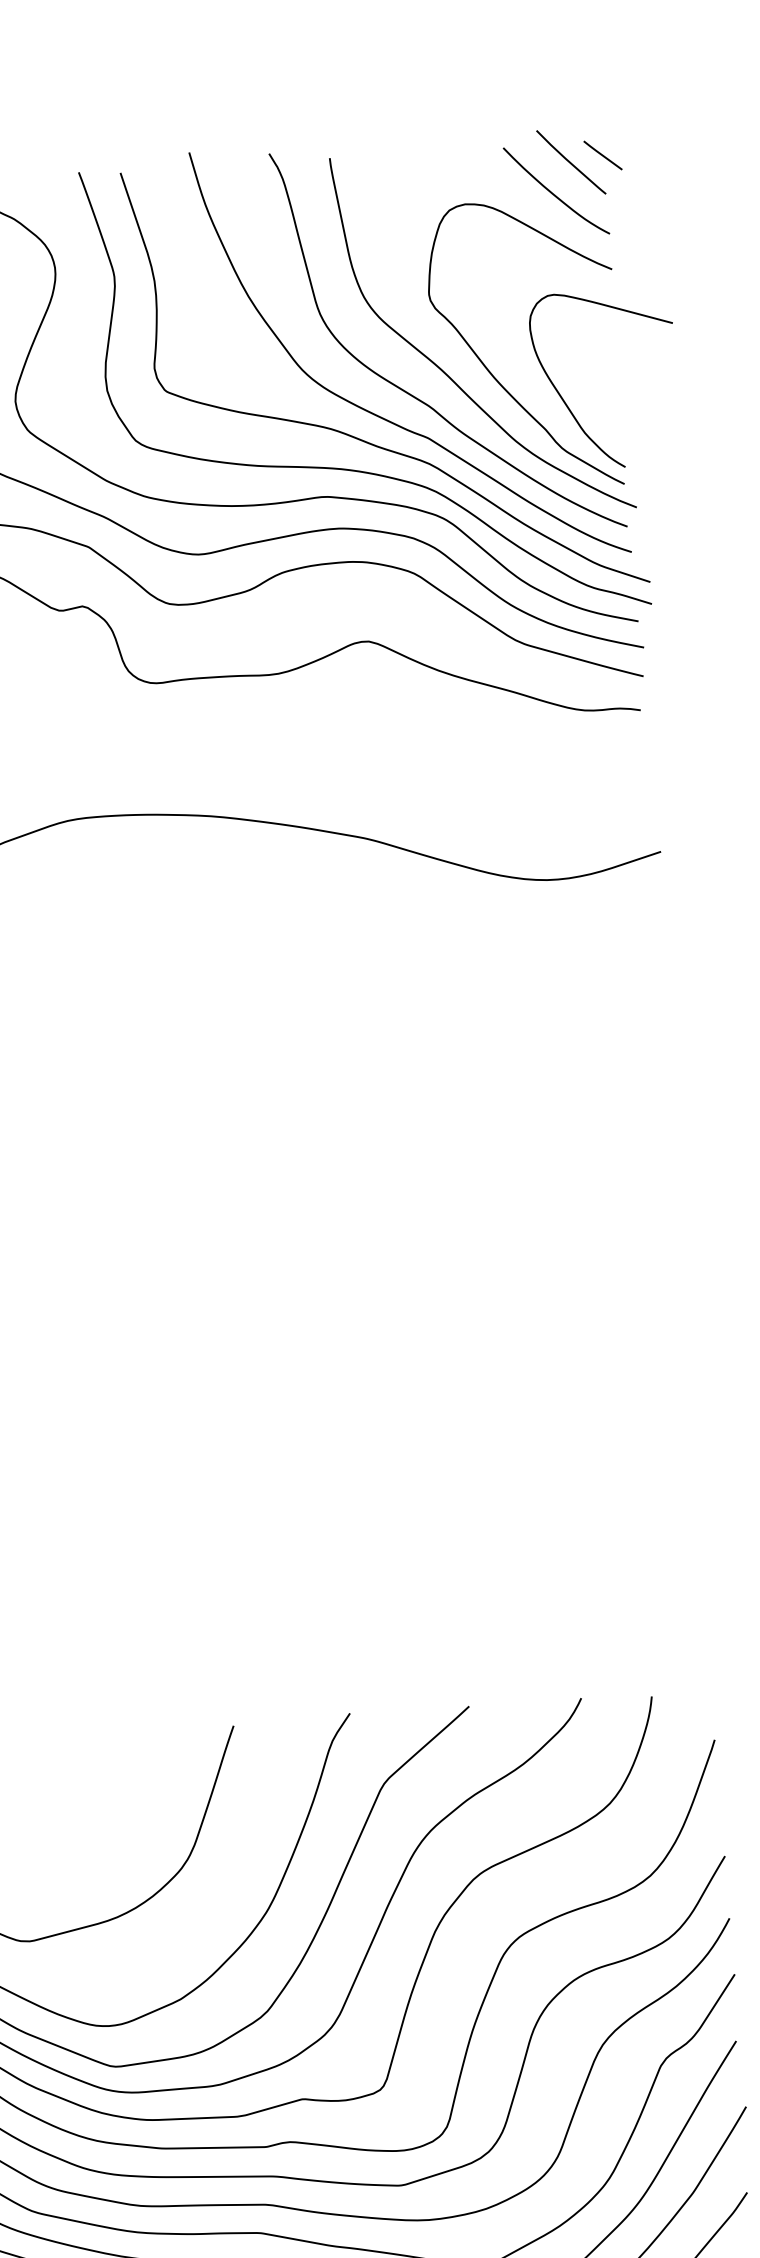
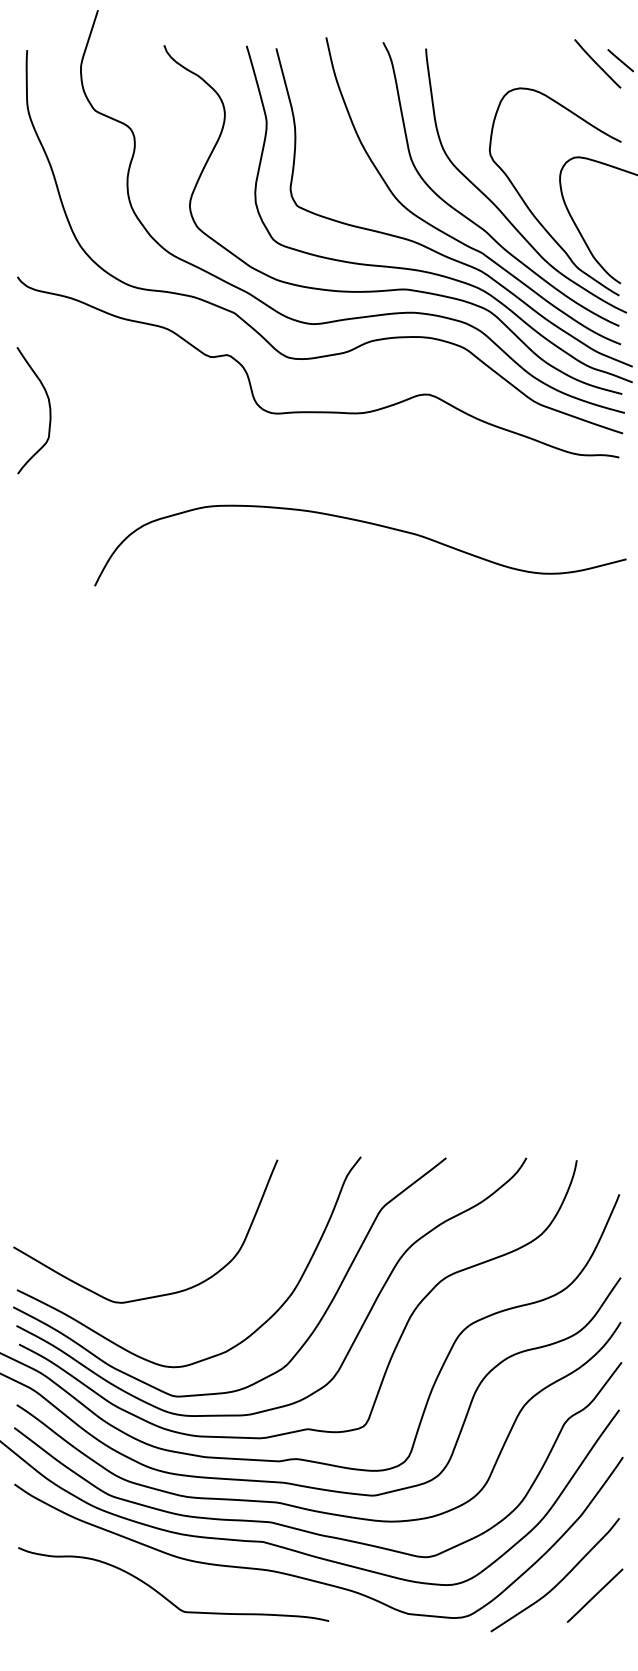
curve: (553, 192) -> (583, 84), removed

